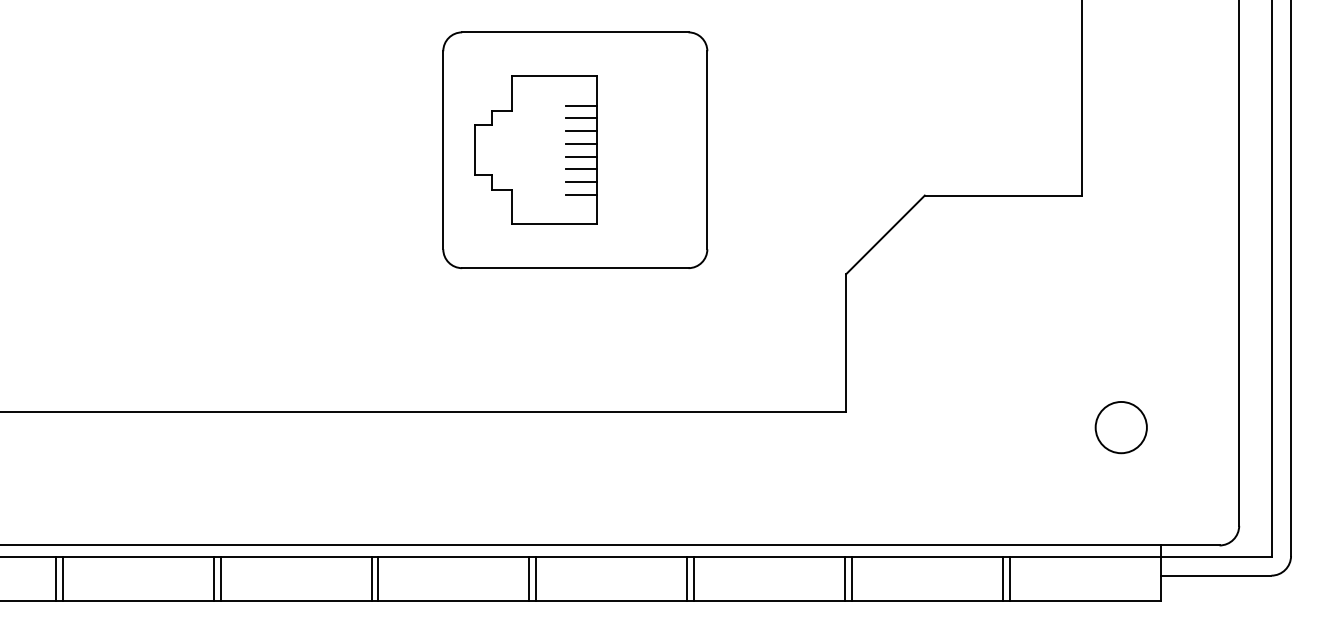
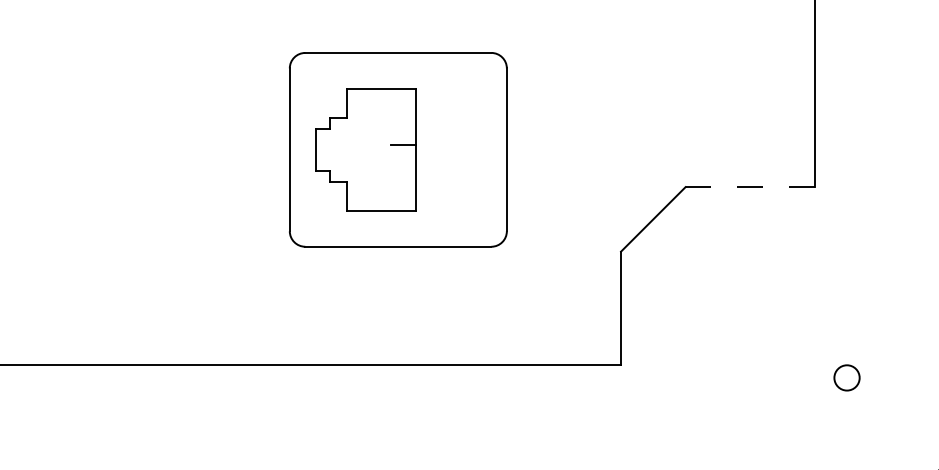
line: (581, 105) -> (403, 113), removed
line: (581, 118) -> (403, 123), removed
line: (581, 131) -> (403, 134), removed
line: (581, 156) -> (403, 154), removed
line: (581, 169) -> (403, 165), removed
line: (581, 182) -> (403, 176), removed
line: (581, 194) -> (403, 186), removed
line: (1003, 195) -> (750, 187), solid -> dashed
circle: (1120, 427) -> (846, 377), size x0.6

